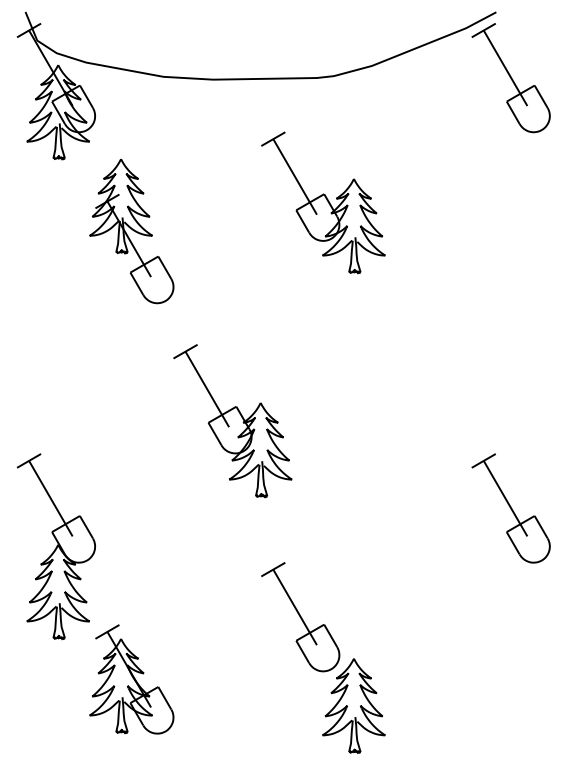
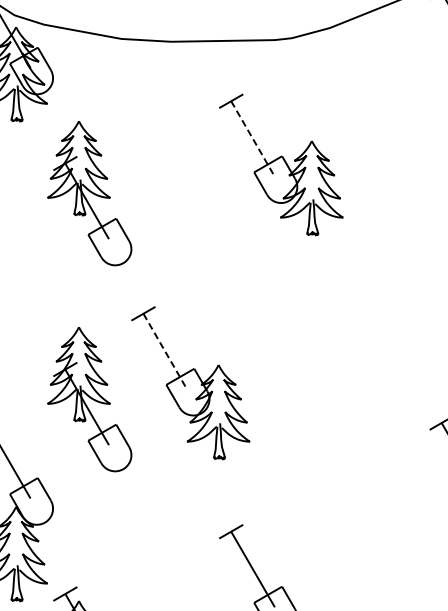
line: (295, 176) -> (253, 138), solid -> dashed
line: (207, 389) -> (165, 351), solid -> dashed
part: (131, 437) -> (89, 399), added

